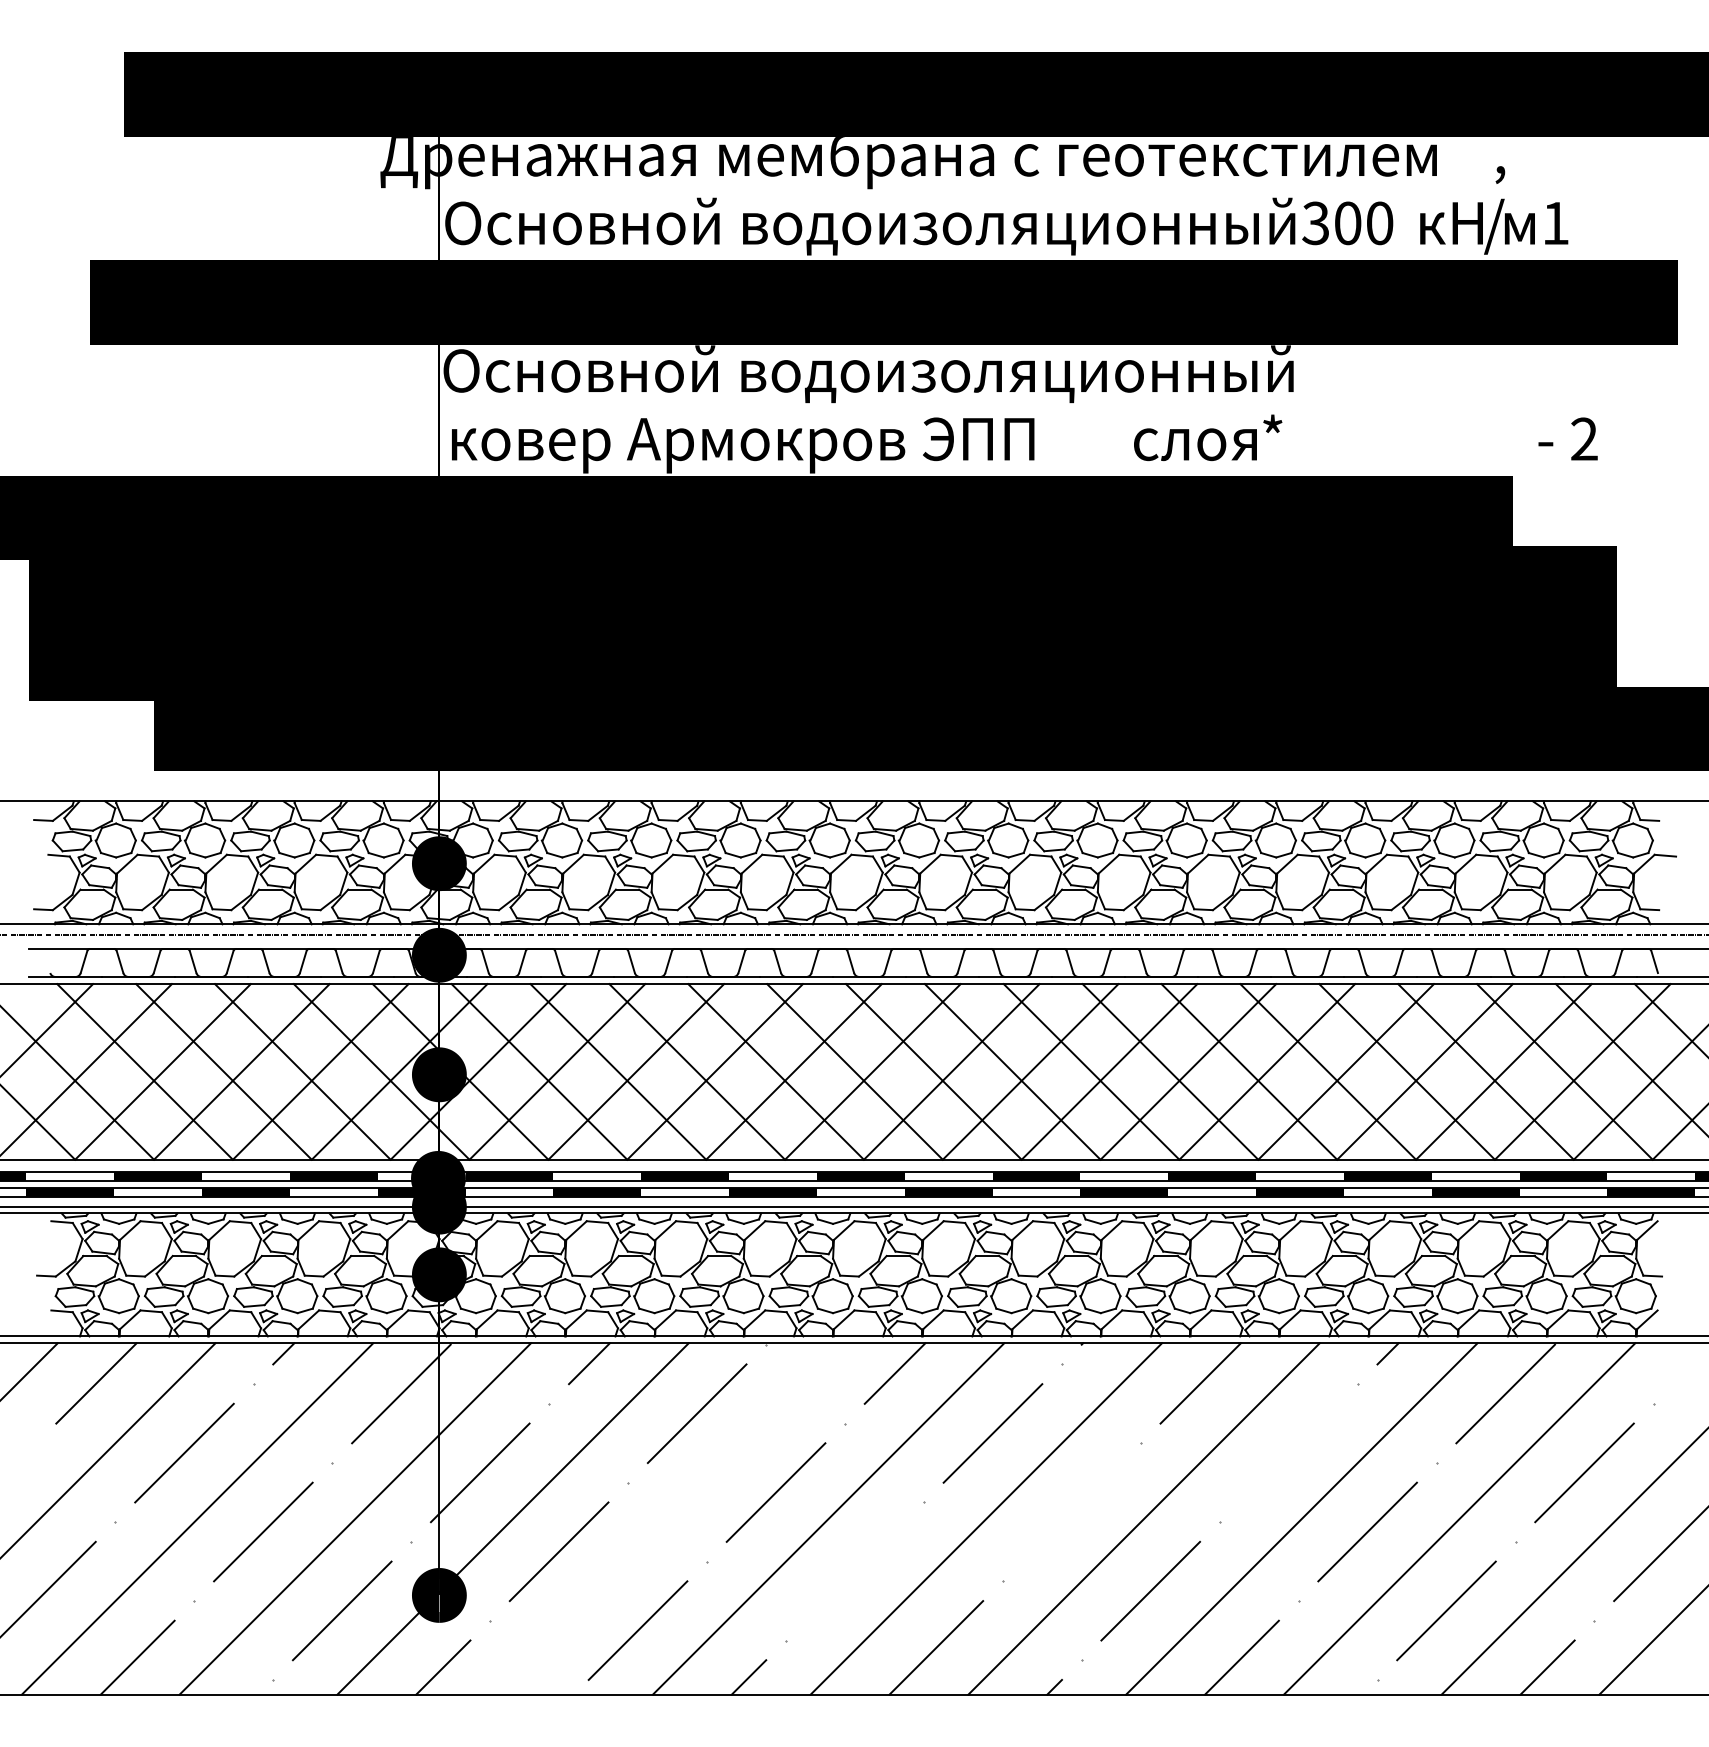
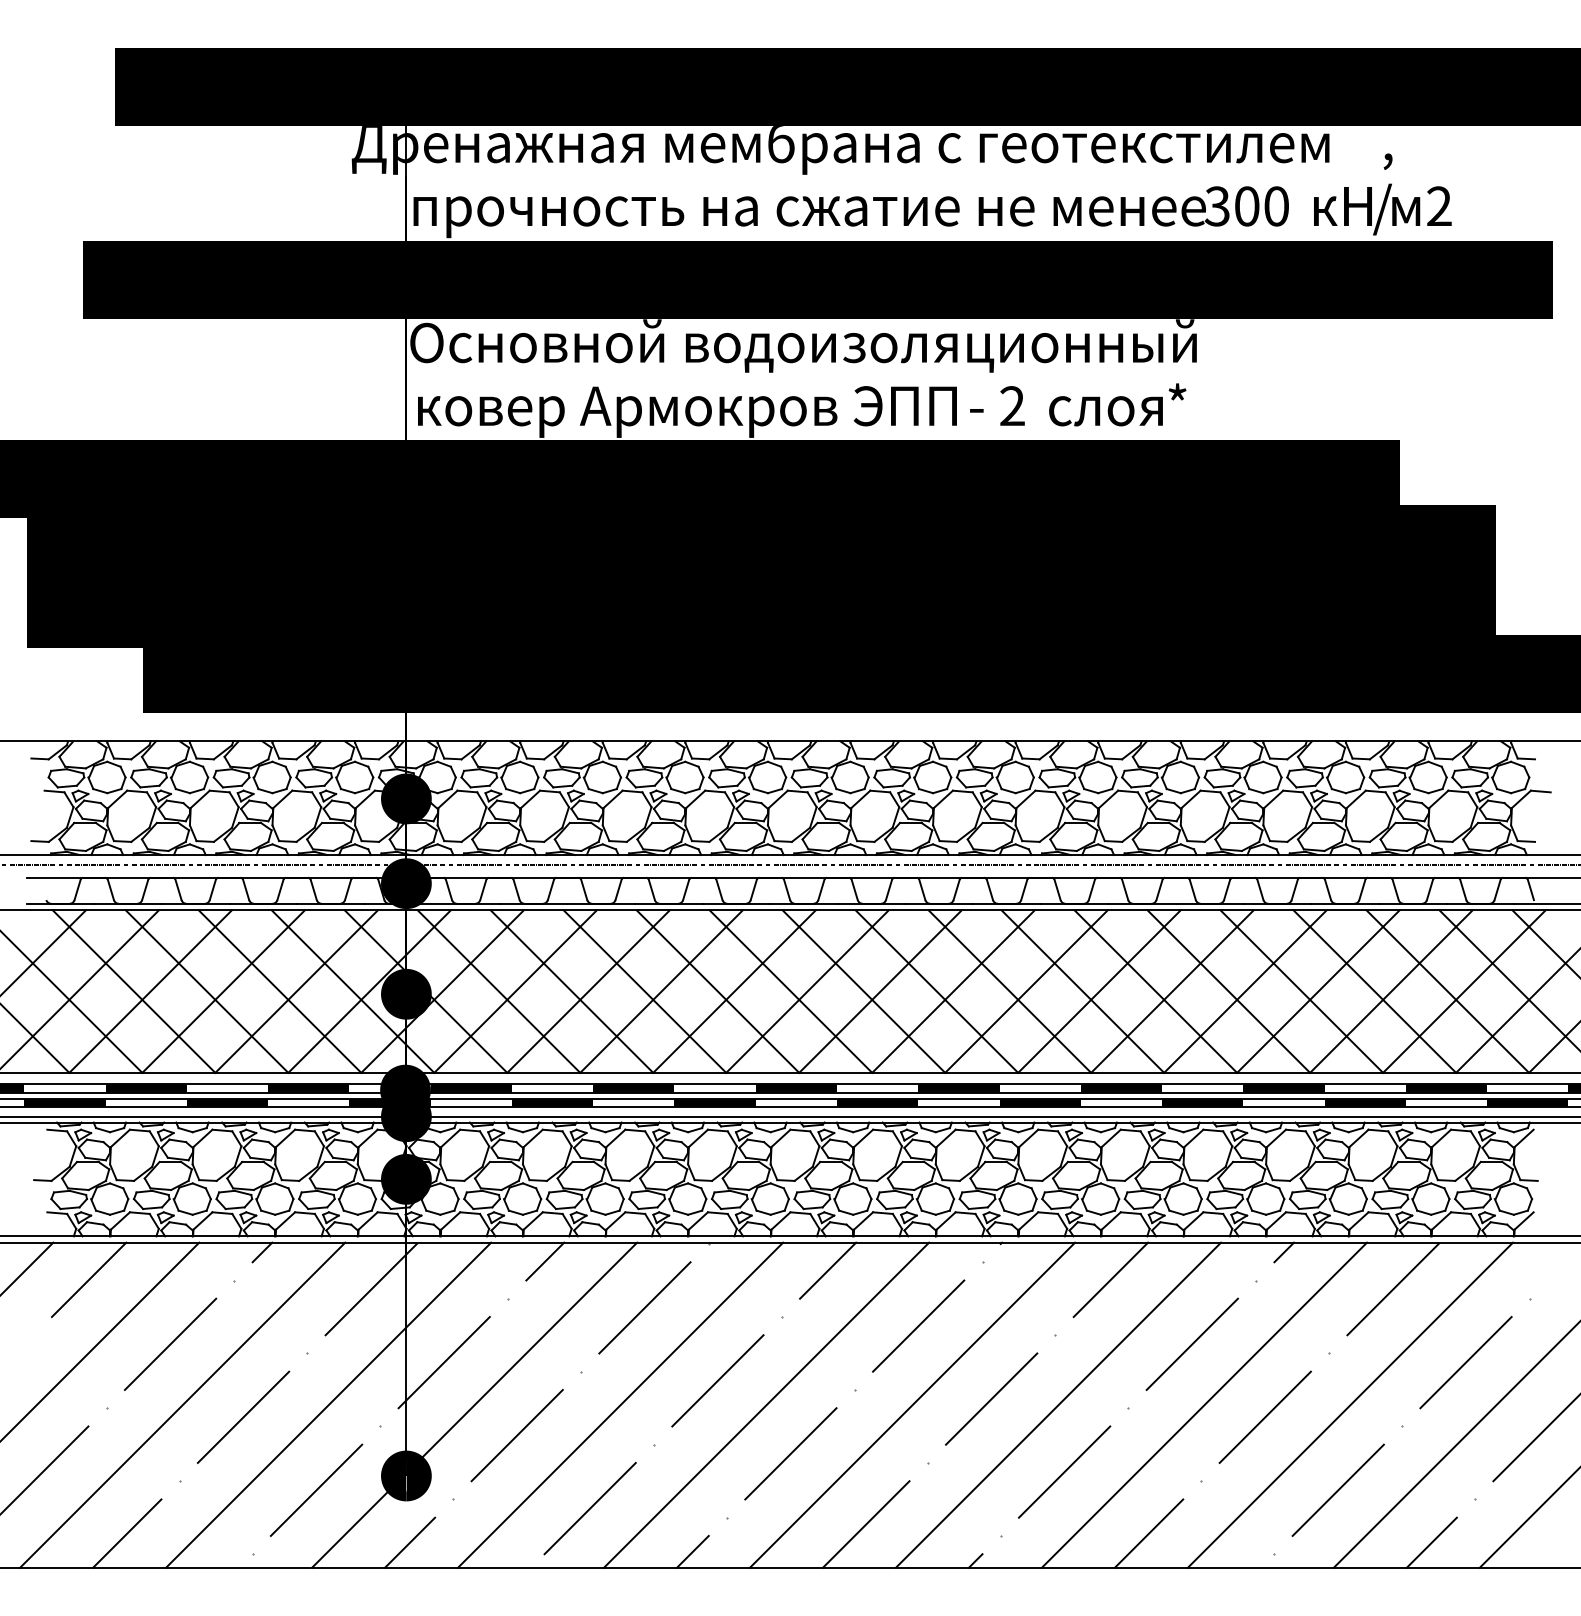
text: (1555, 222) -> (1439, 205), 1 -> 2
text: (874, 227) -> (809, 210), Основной водоизоляционный -> прочность на сжатие не менее
text: (1567, 438) -> (996, 405), moved
line: (1288, 1452) -> (1192, 1343), added
line: (1071, 1512) -> (991, 1399), added
line: (670, 1518) -> (620, 1404), added
line: (854, 1571) -> (790, 1453), added

